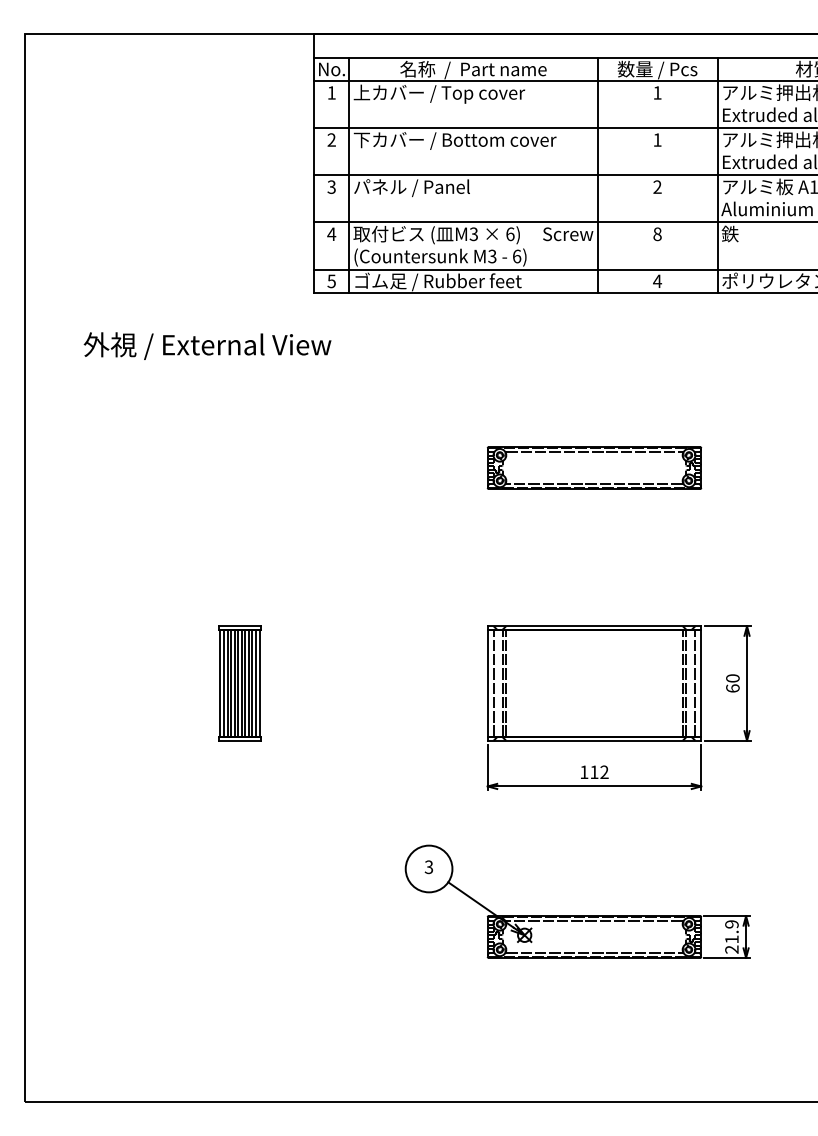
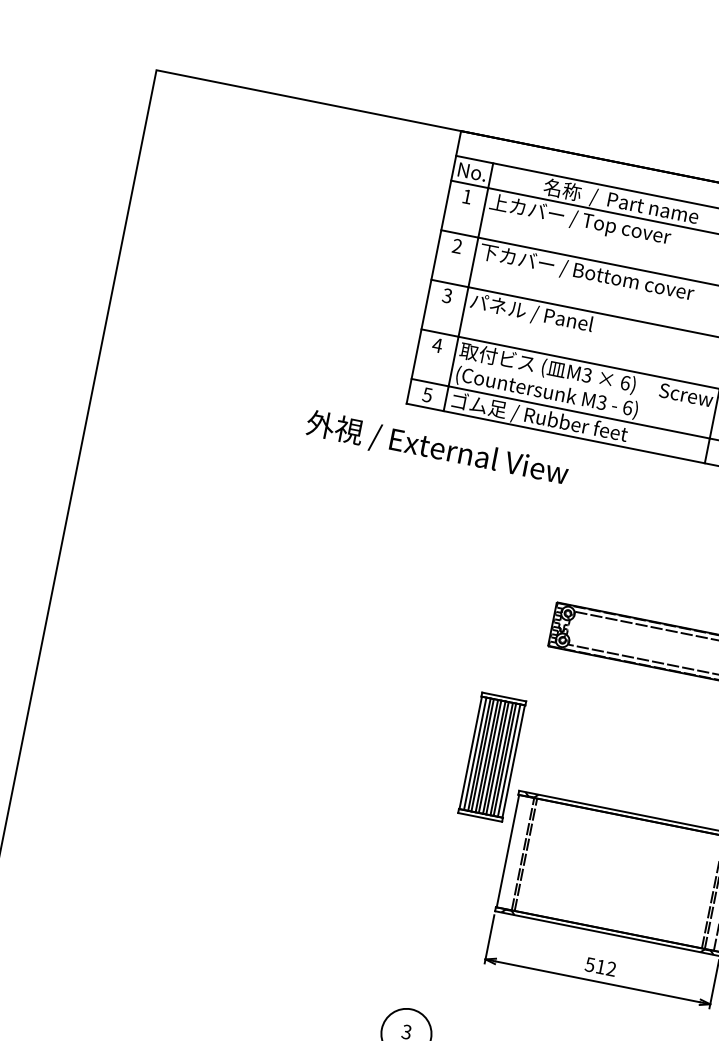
text: (207, 345) -> (437, 448), moved
part: (239, 683) -> (491, 757), moved
line: (494, 683) -> (514, 852), removed
text: (584, 772) -> (590, 965), 112 -> 512

